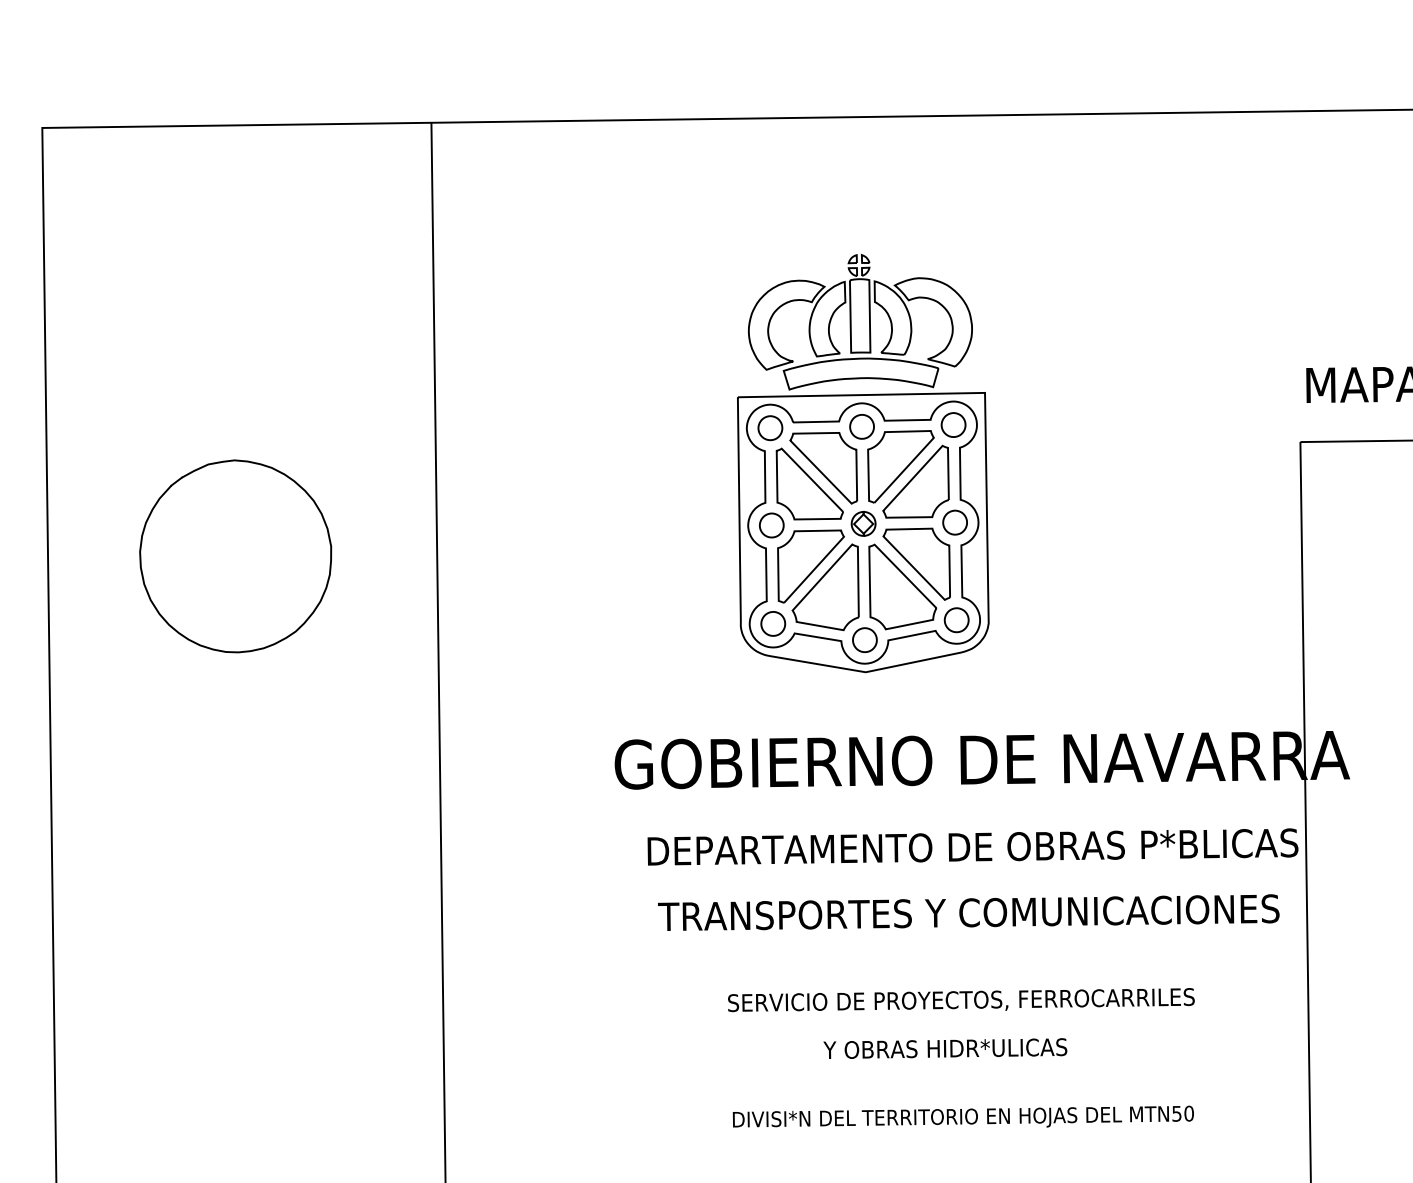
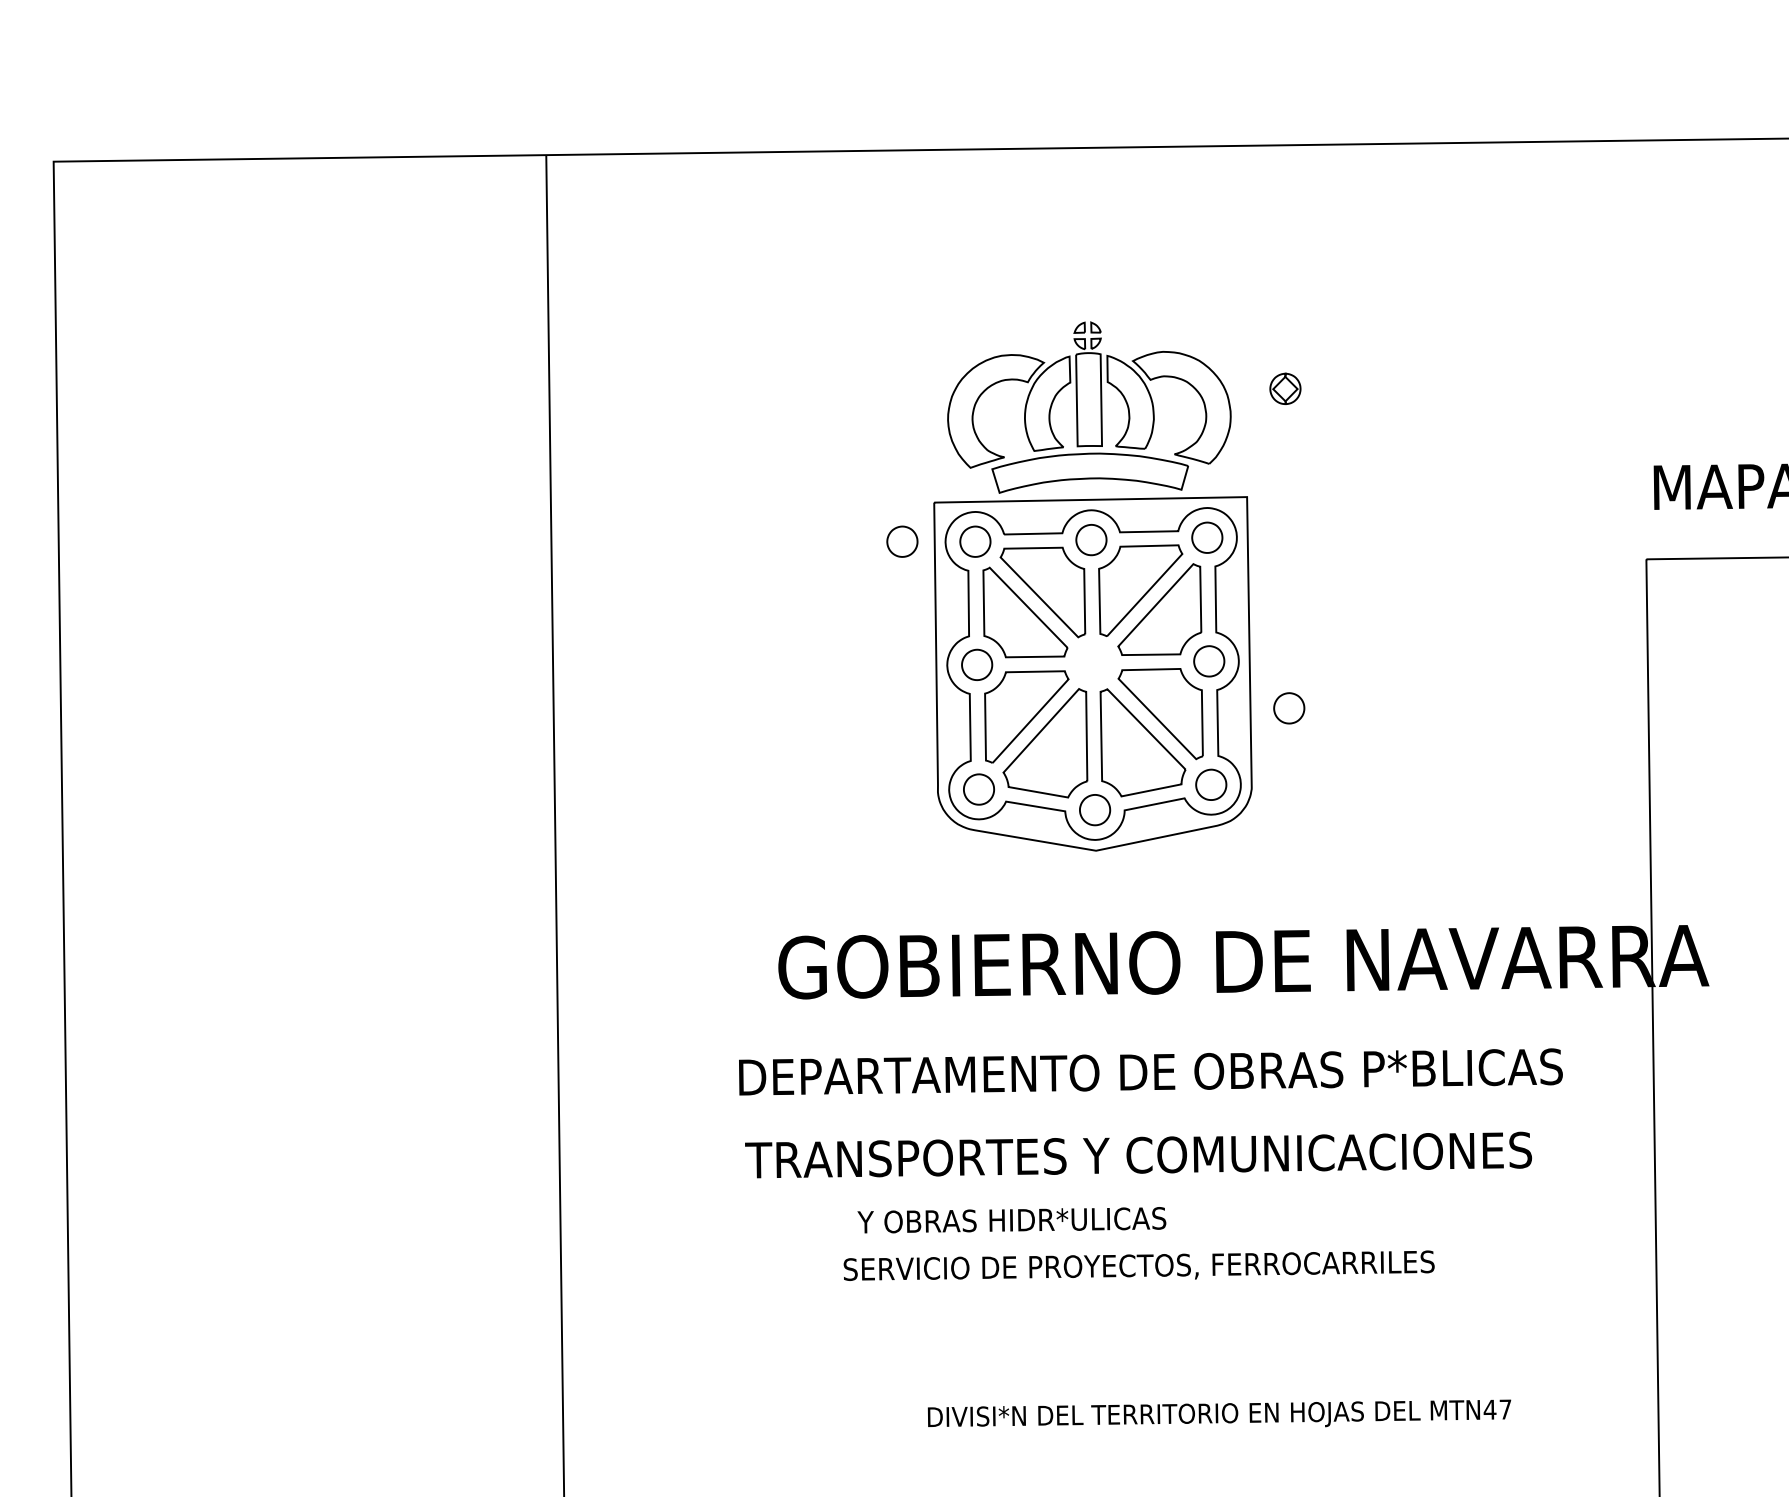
part: (712, 427) -> (902, 541), added
part: (863, 523) -> (1285, 388), moved
part: (235, 555) -> (298, 703), removed
part: (1018, 559) -> (1289, 708), added
text: (972, 846) -> (1150, 1071), moved
text: (968, 912) -> (1138, 1154), moved
text: (960, 999) -> (1138, 1265), moved
text: (945, 1048) -> (1011, 1220), moved
text: (1182, 1113) -> (1497, 1409), MTN50 -> MTN47

